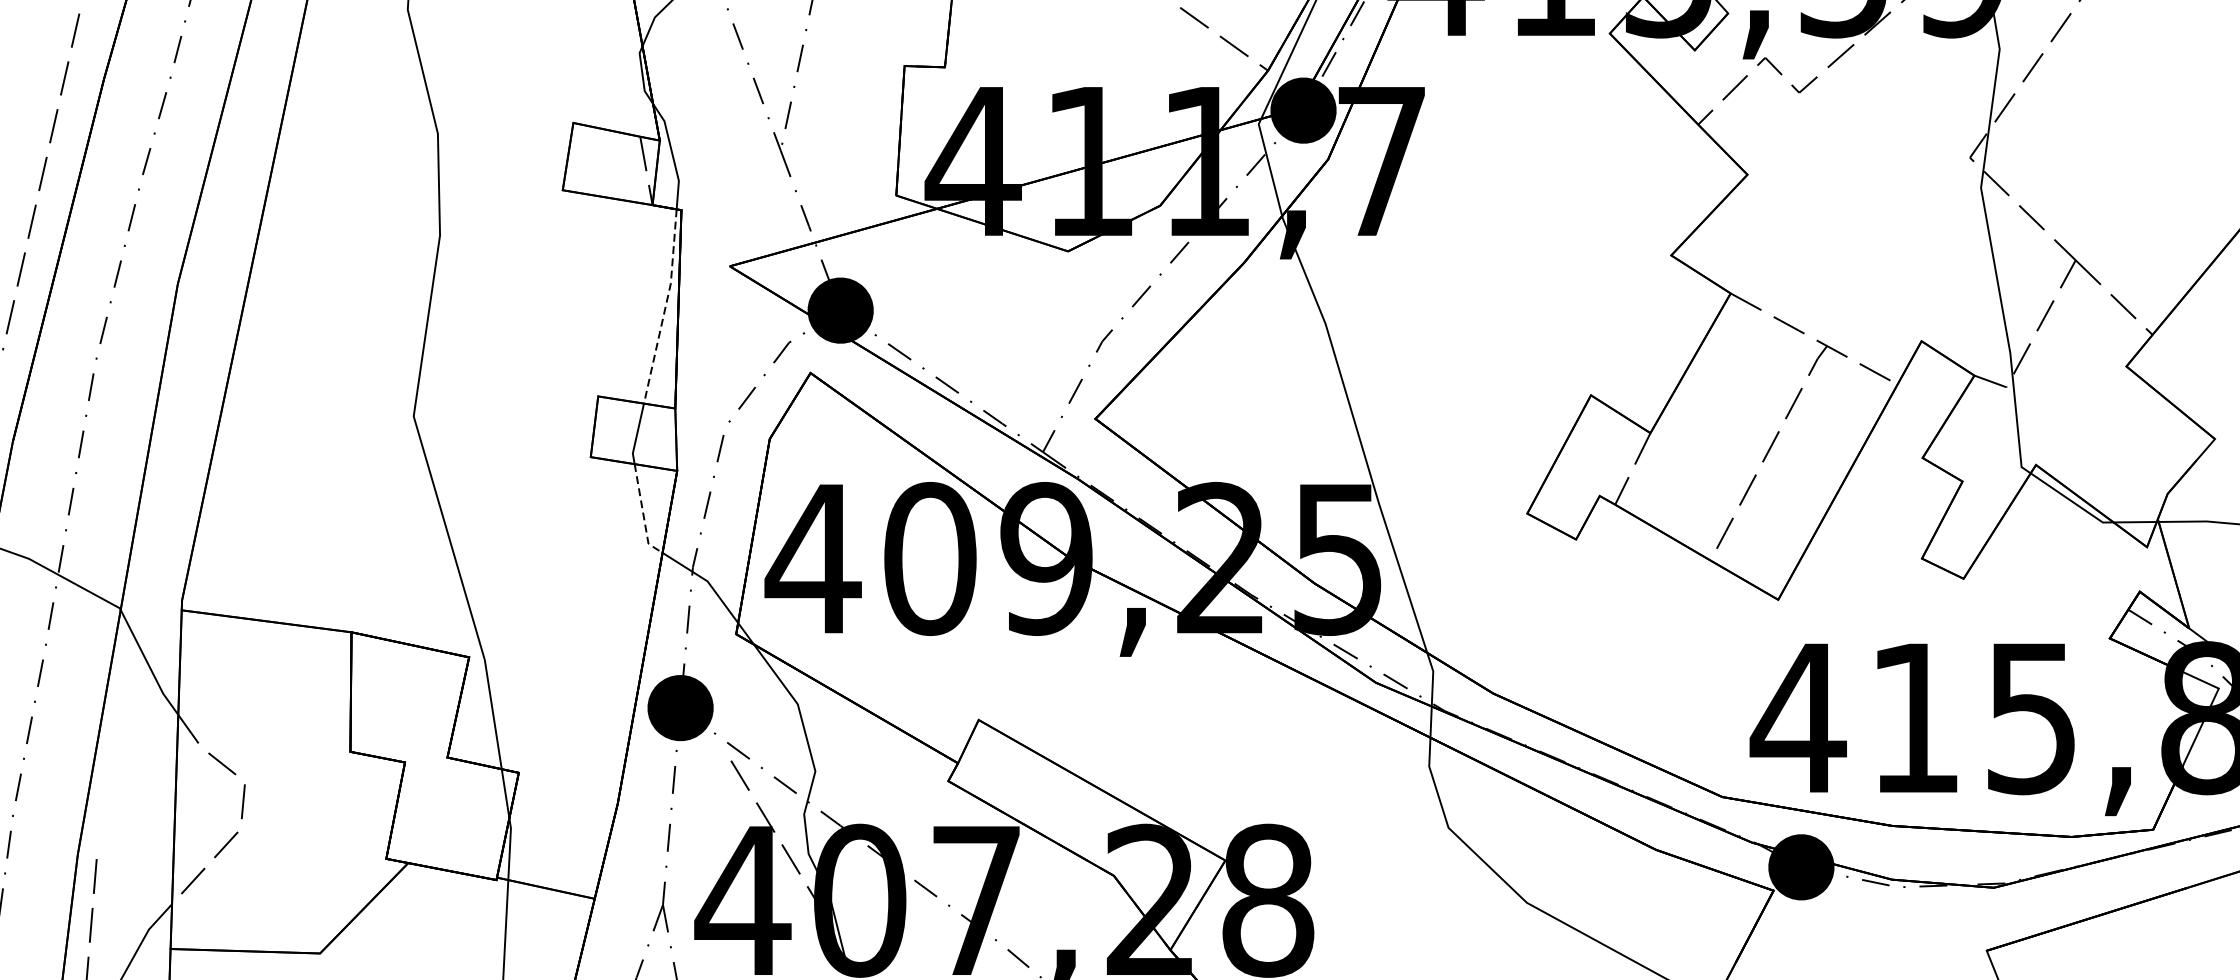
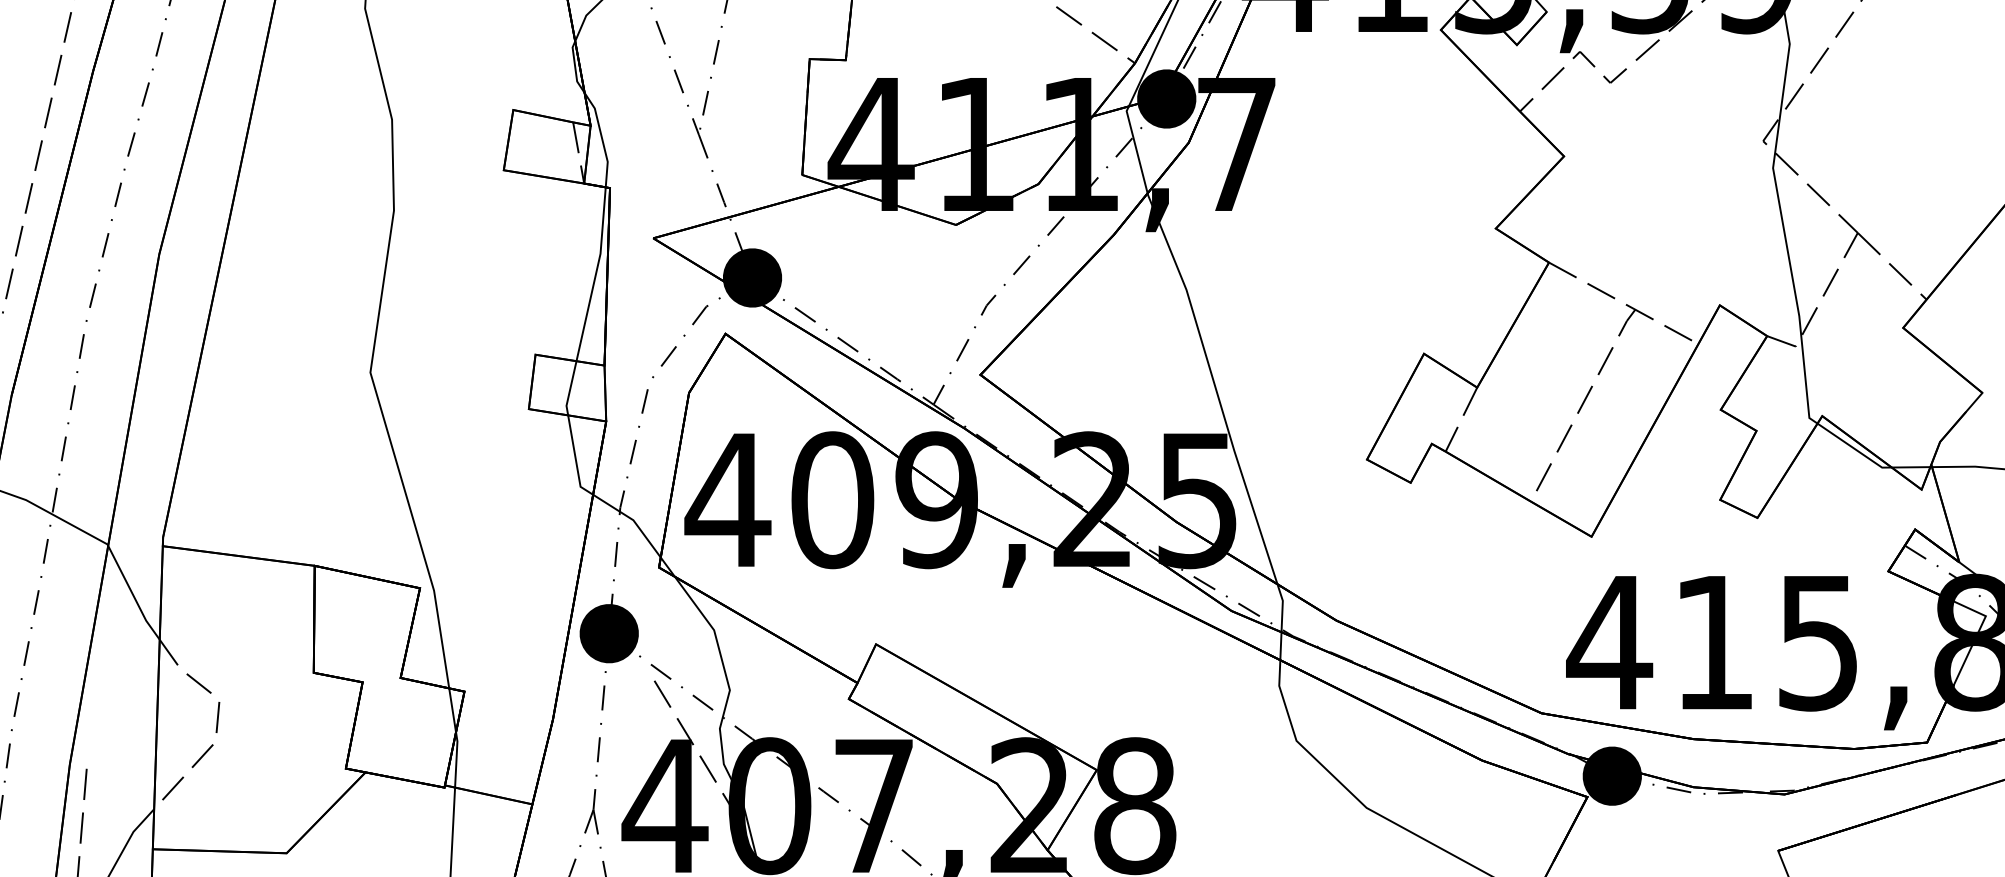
line: (665, 306) -> (595, 274), dashed -> solid
line: (642, 513) -> (575, 459), dashed -> solid

